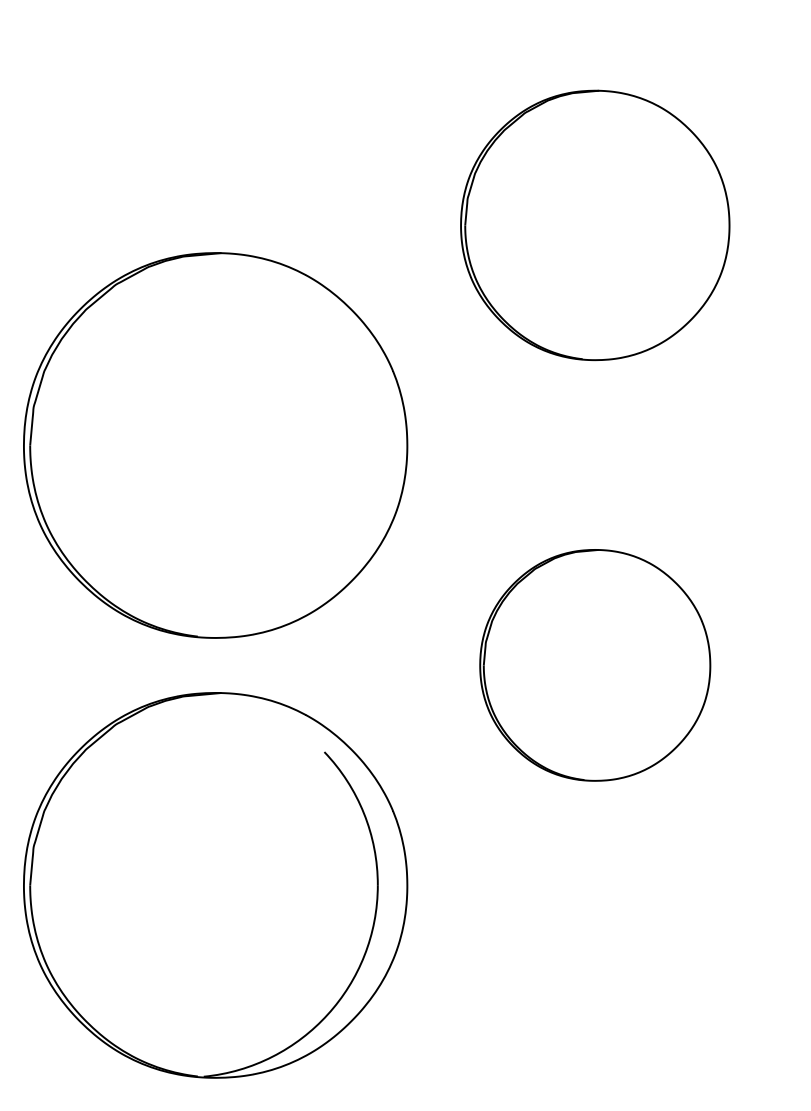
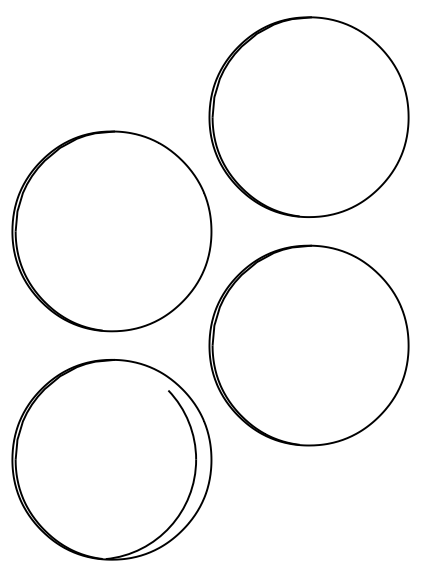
part: (594, 224) -> (308, 116), size x1.43
part: (594, 665) -> (308, 345), size x1.67

